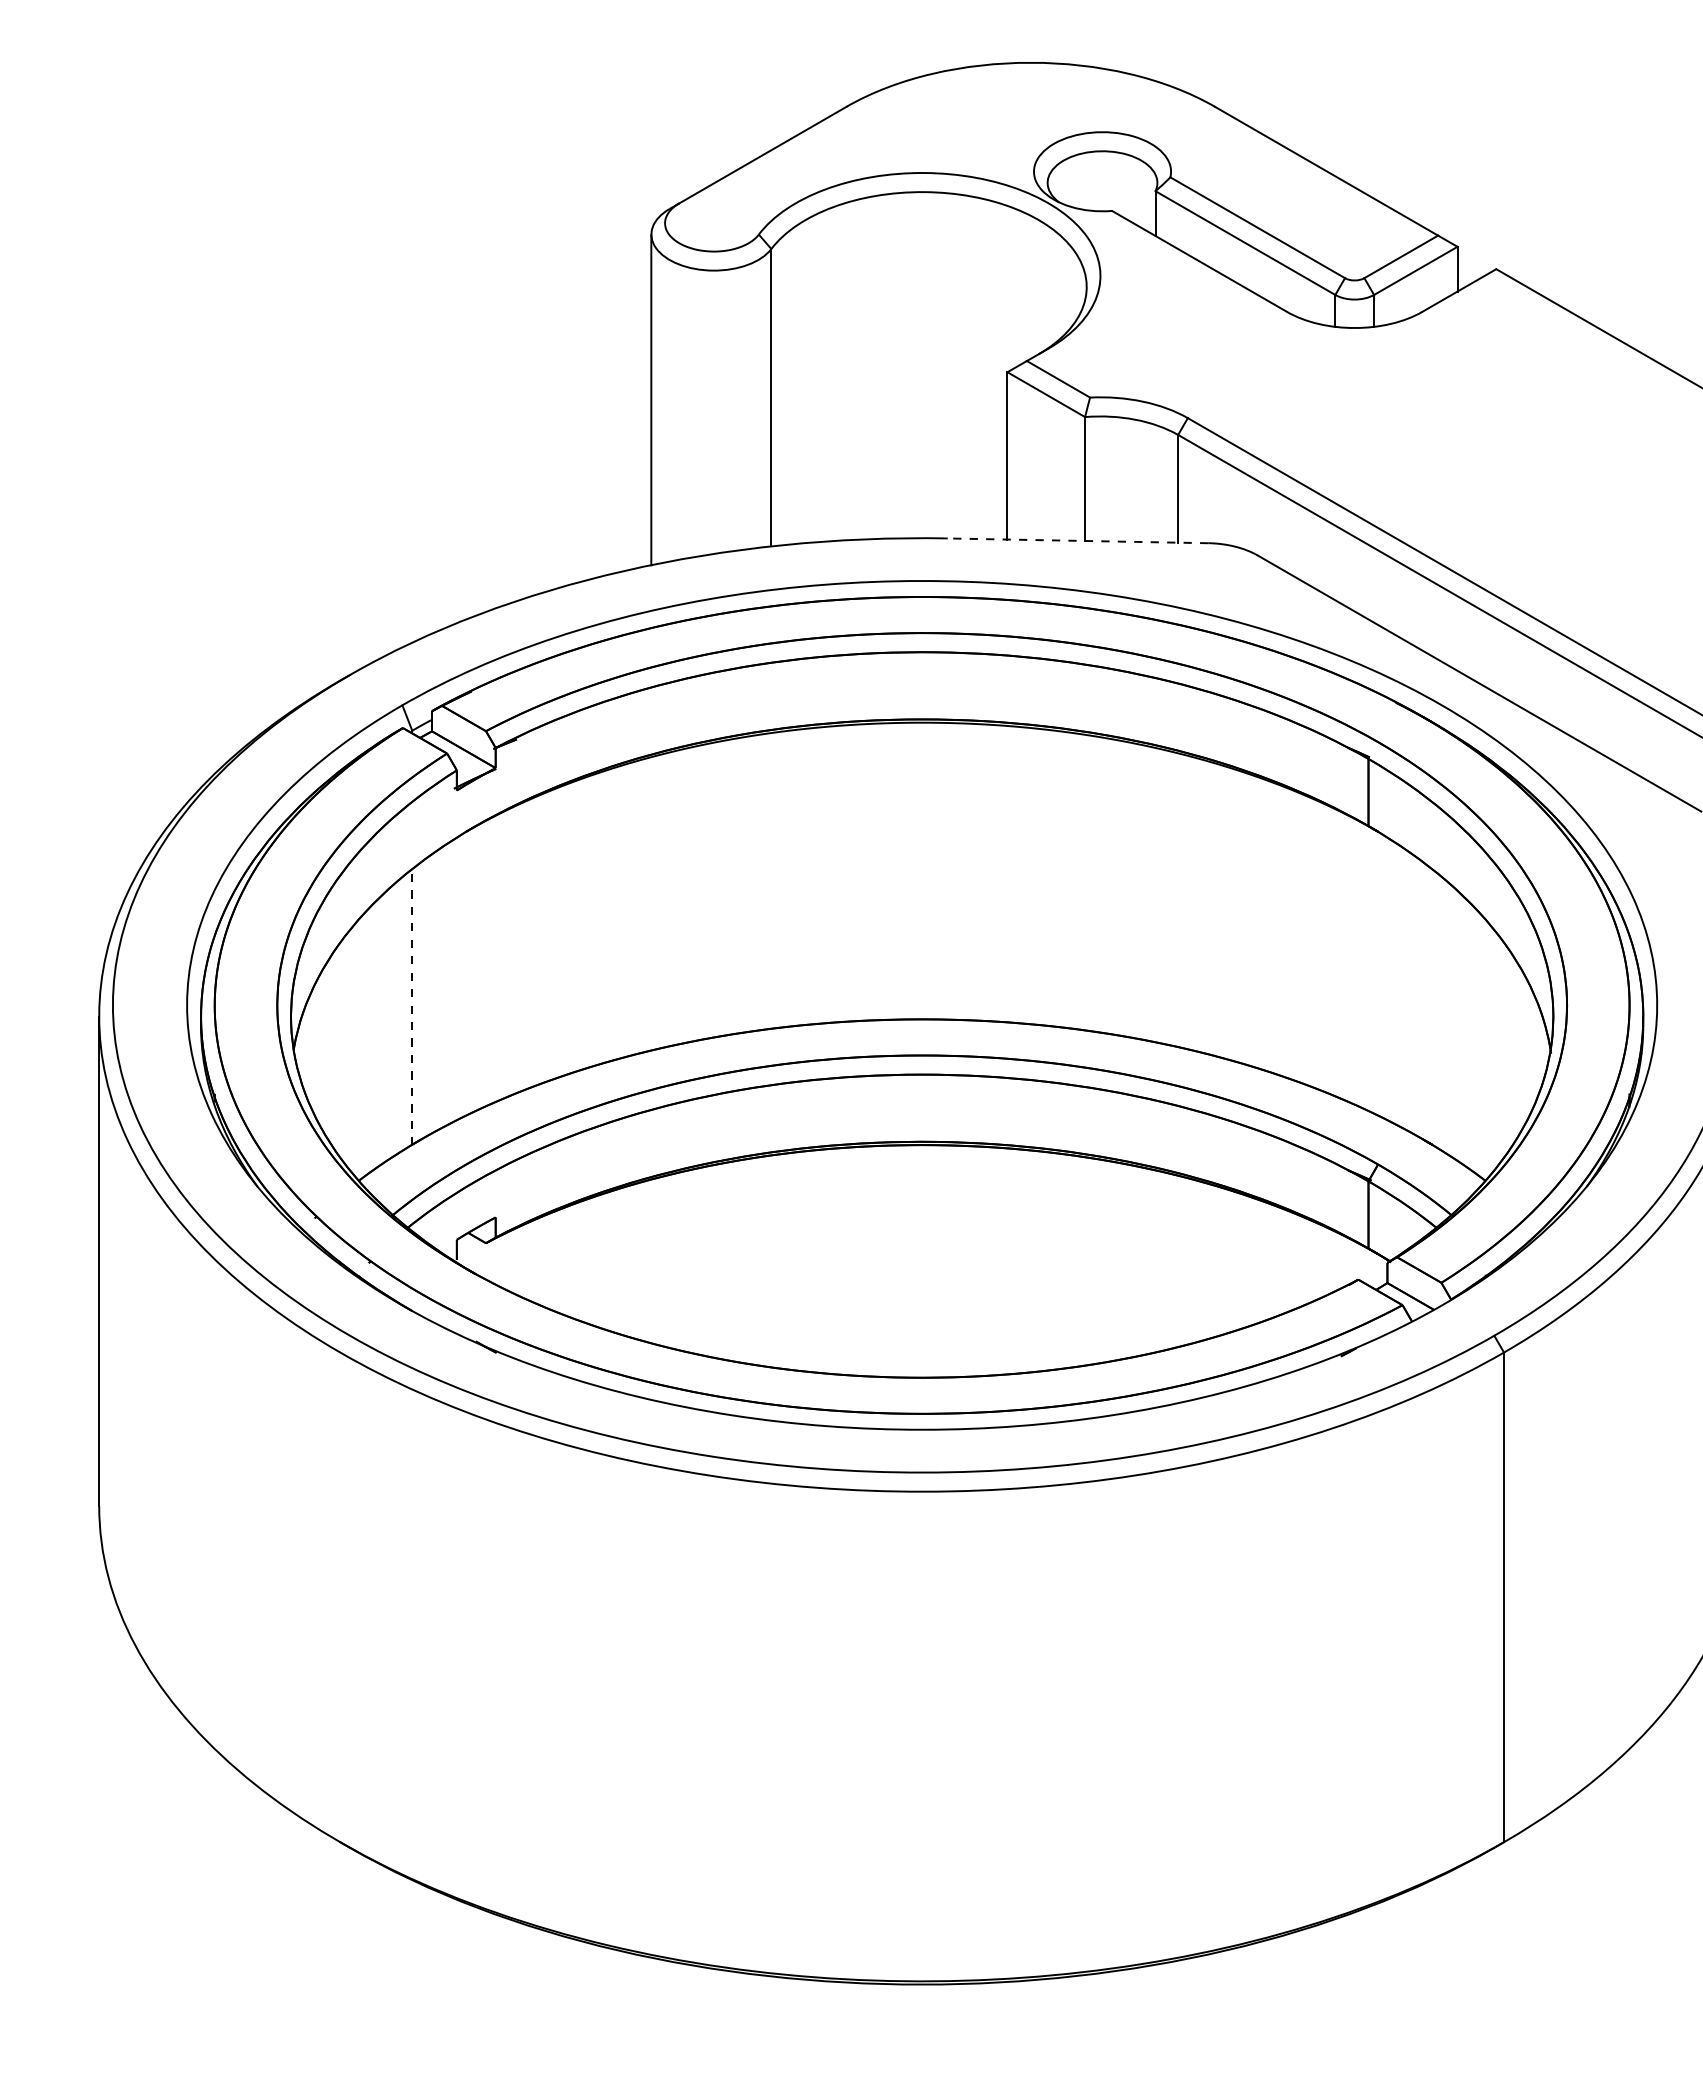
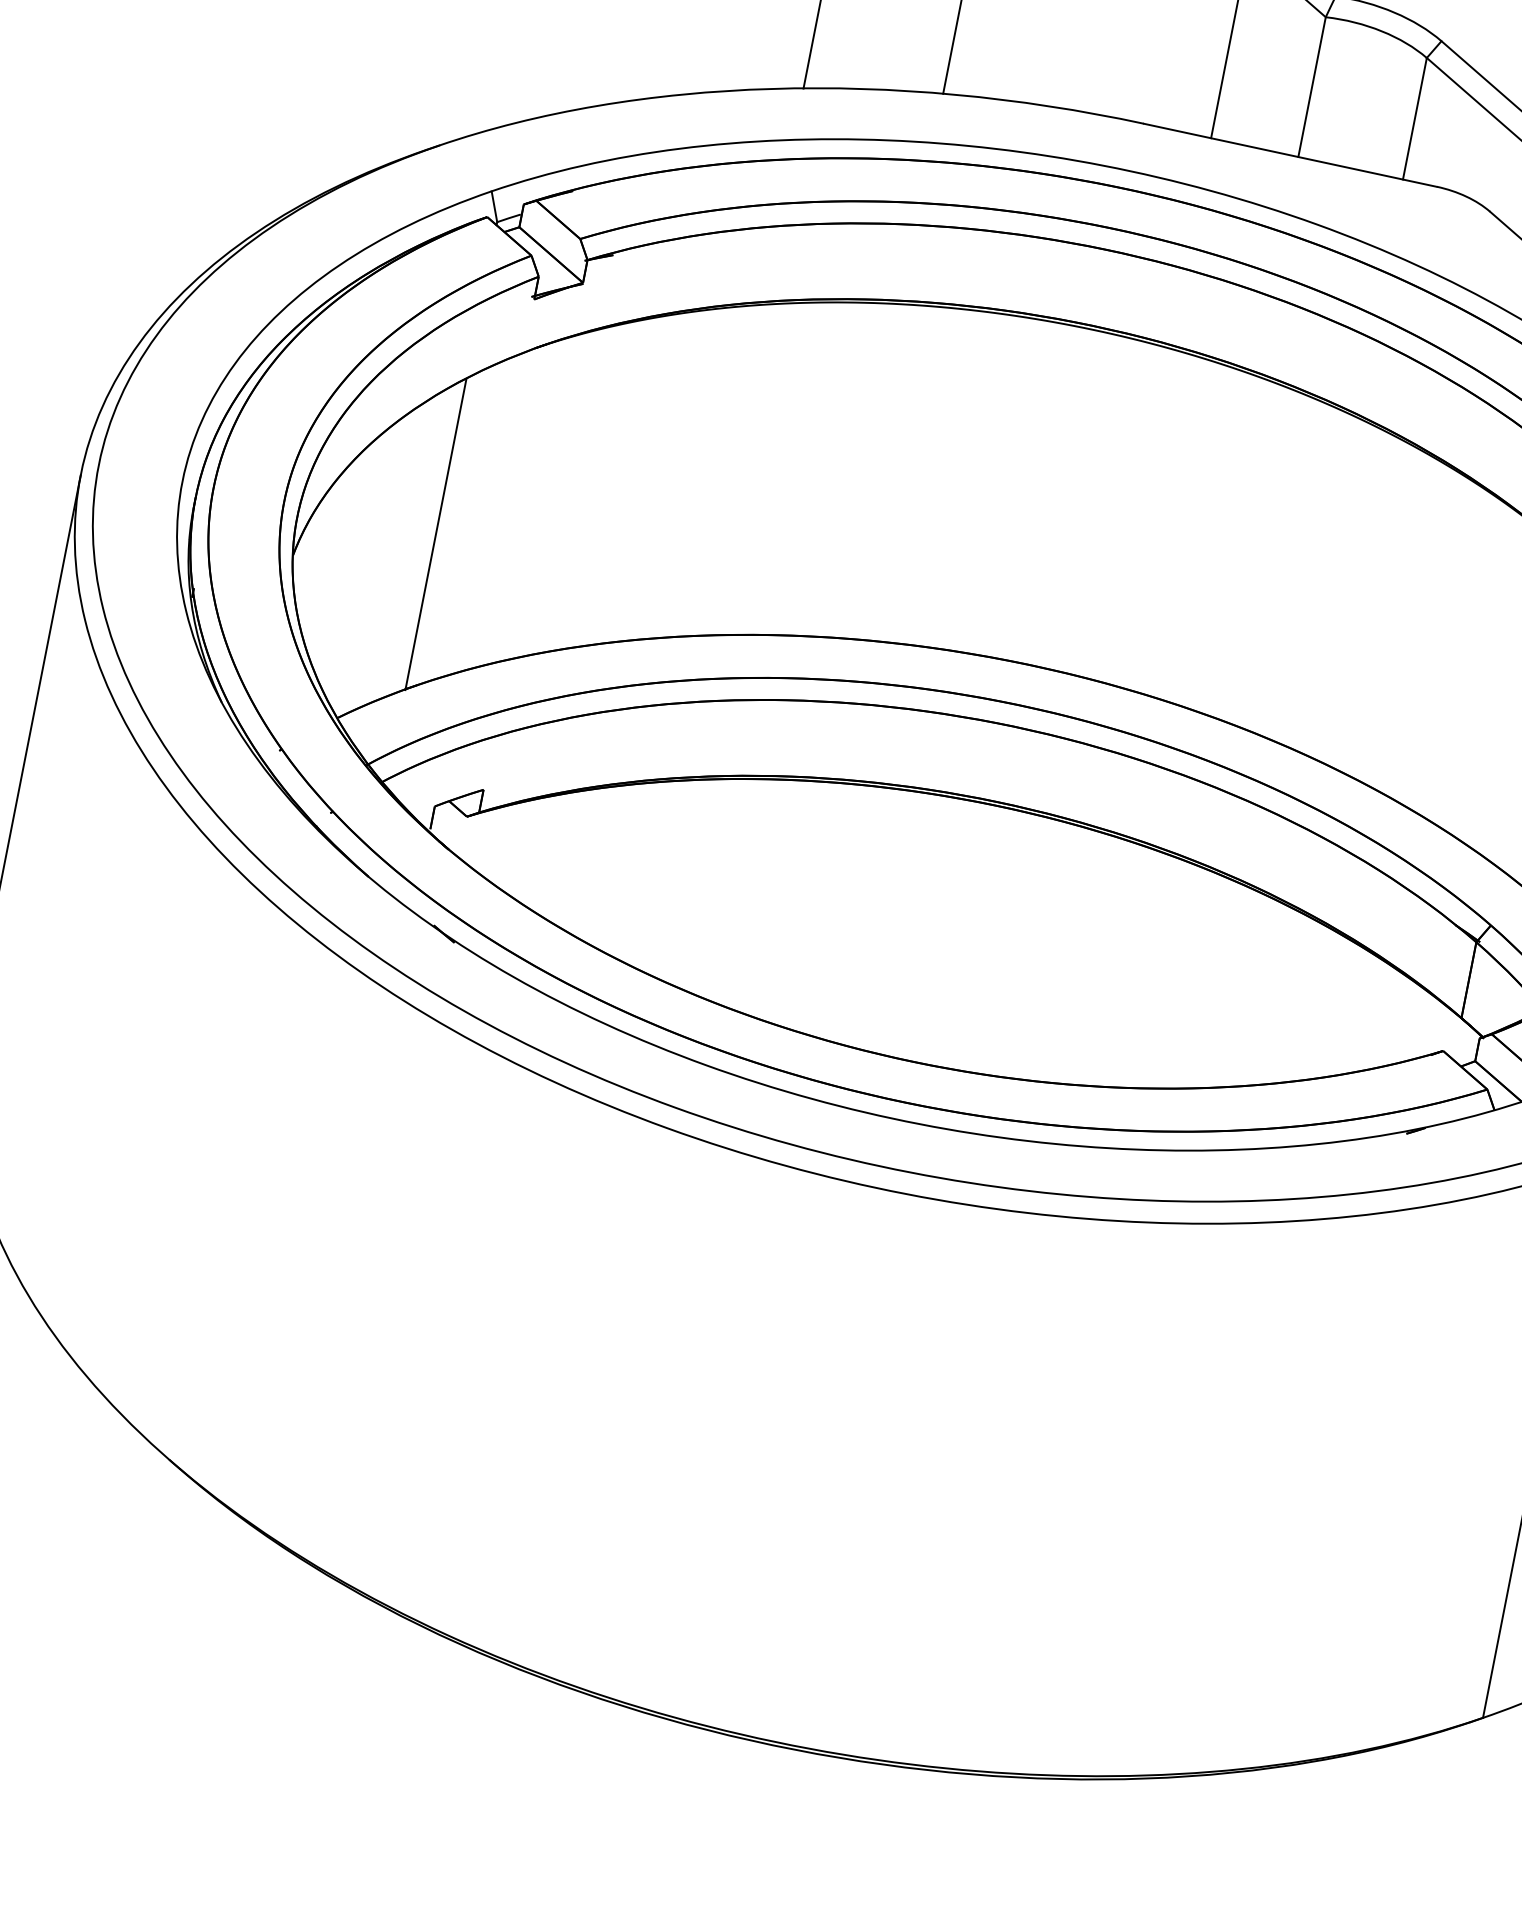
line: (1077, 540) -> (1289, 154), dashed -> solid
line: (412, 1007) -> (436, 534), dashed -> solid

